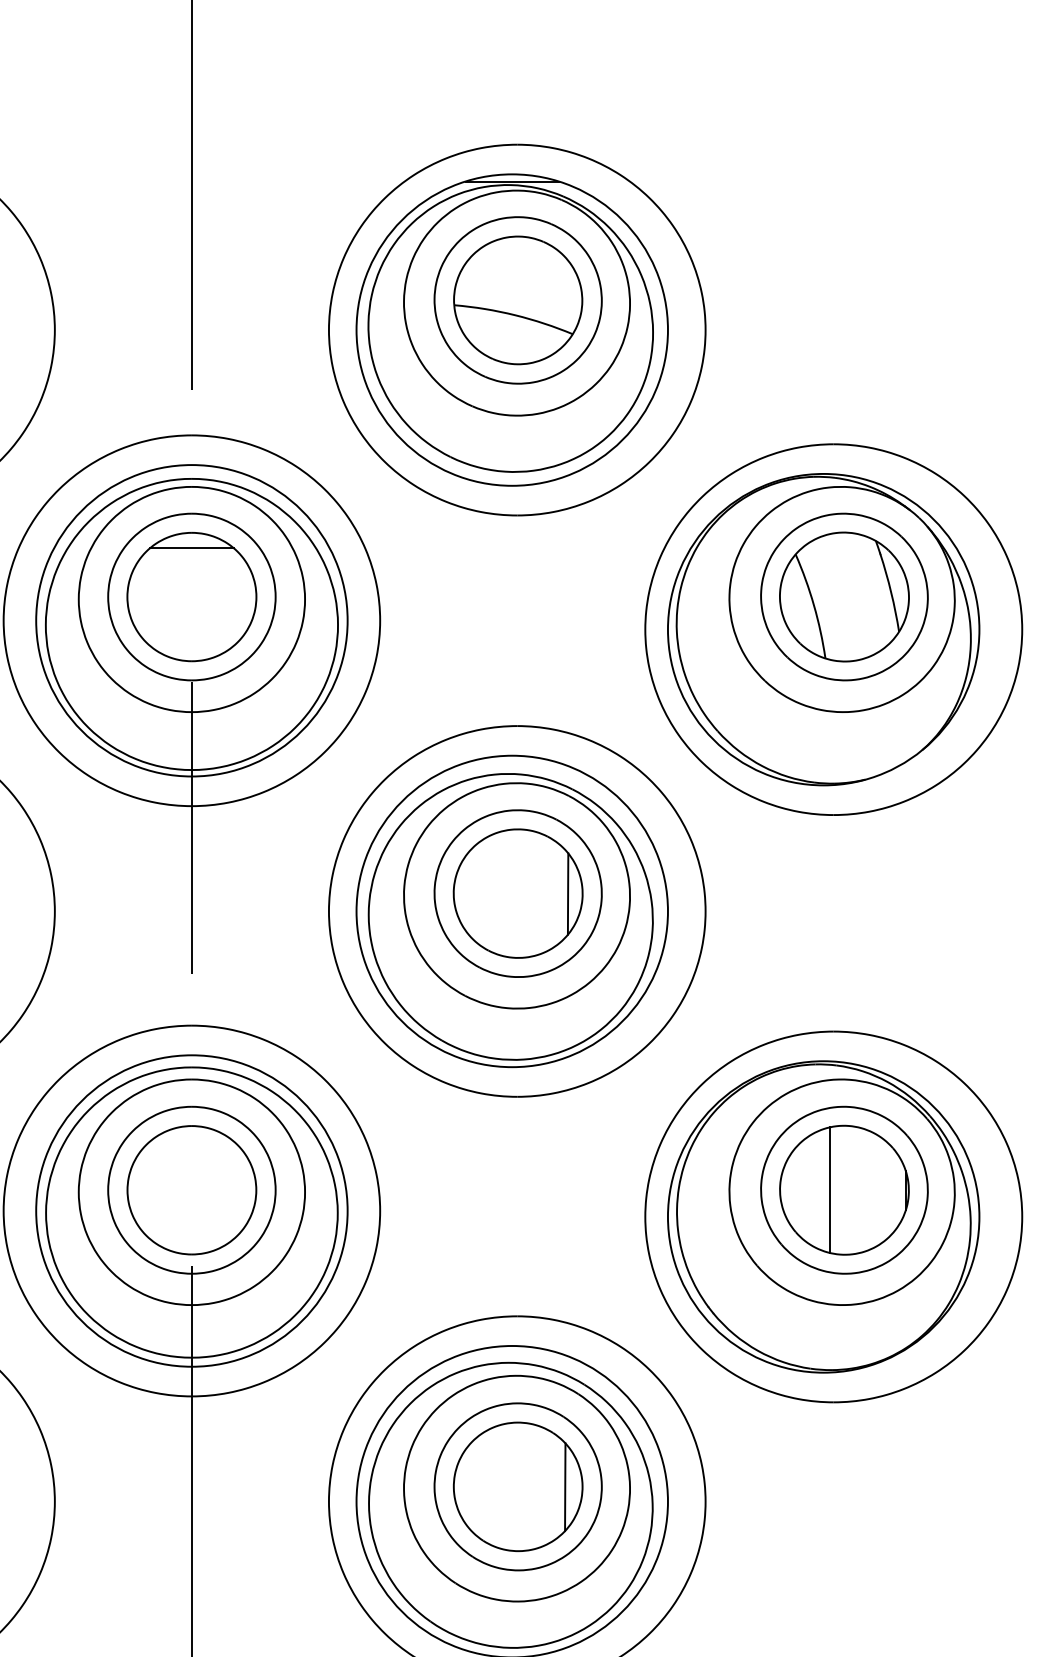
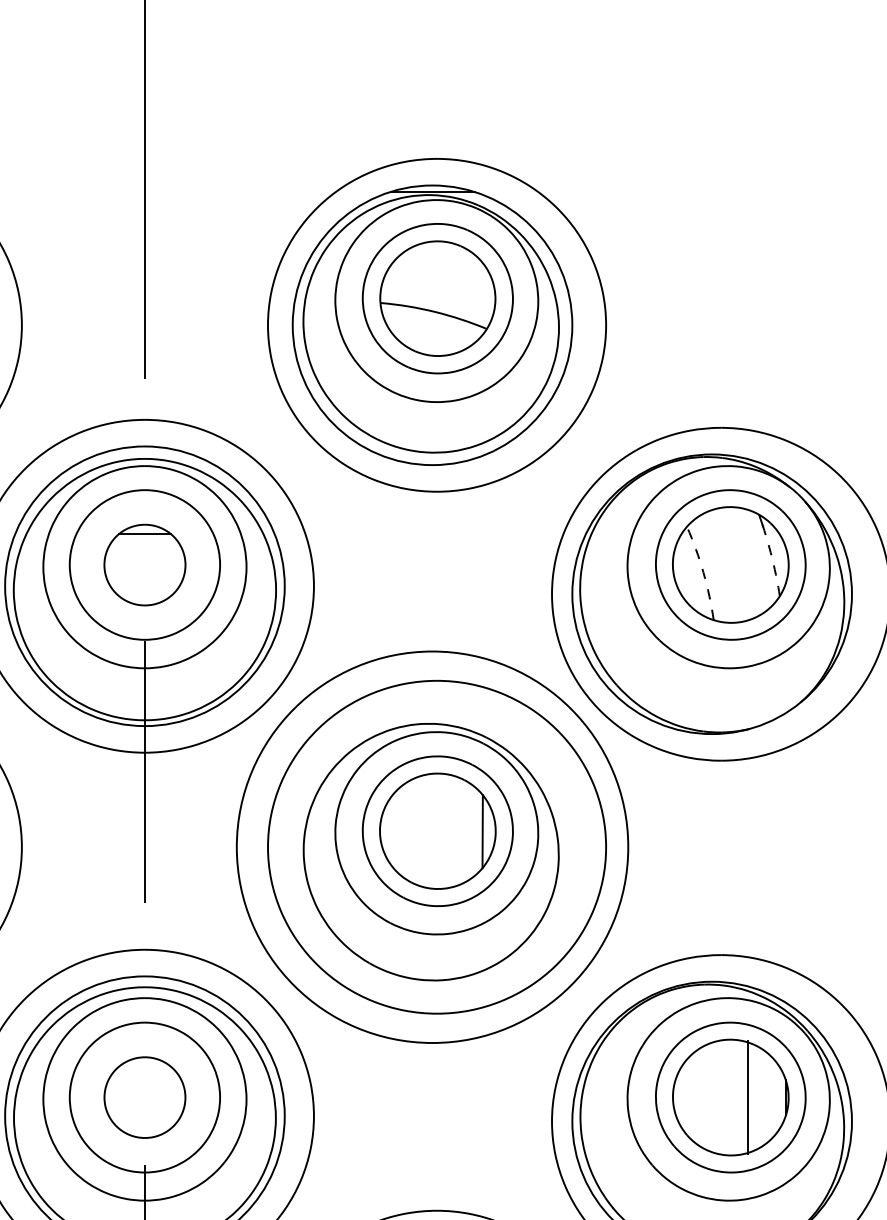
arc: (891, 592) -> (773, 560), solid -> dashed
part: (191, 597) -> (144, 565), size x0.7
arc: (814, 605) -> (703, 572), solid -> dashed
circle: (511, 911) -> (431, 847), size x1.4
line: (829, 1189) -> (747, 1096), moved
part: (191, 1190) -> (144, 1097), size x0.7

